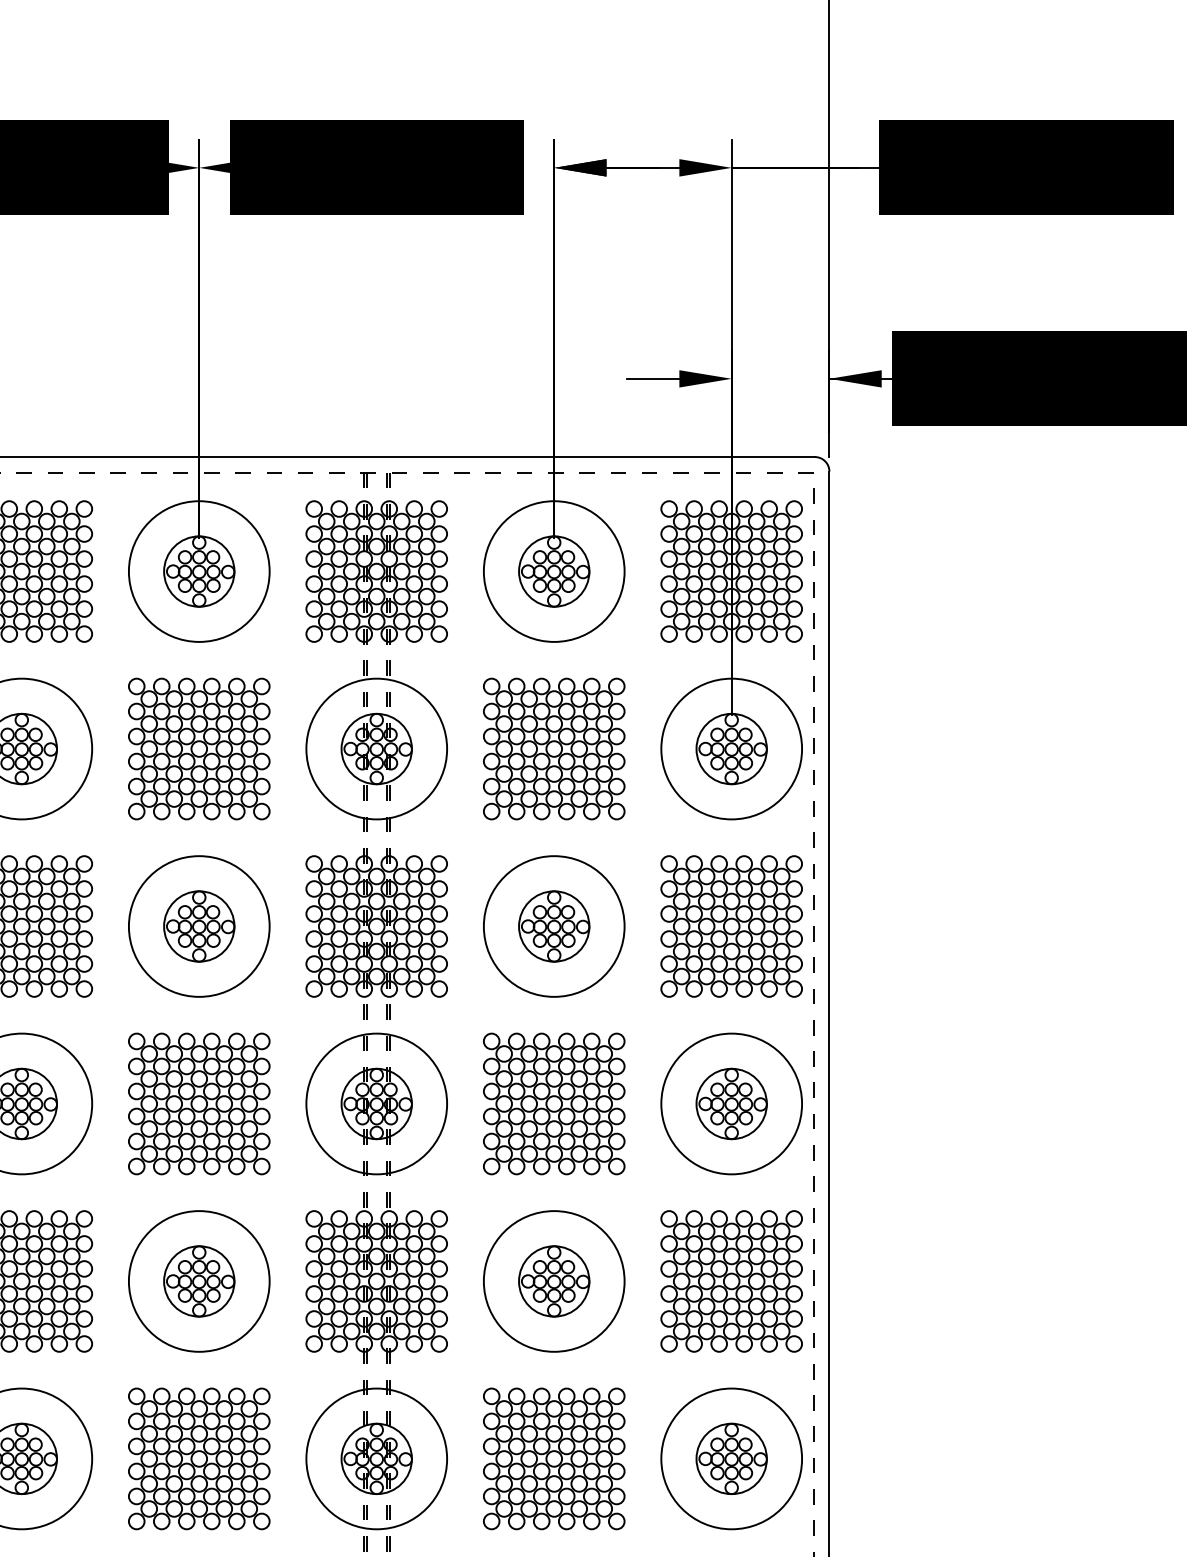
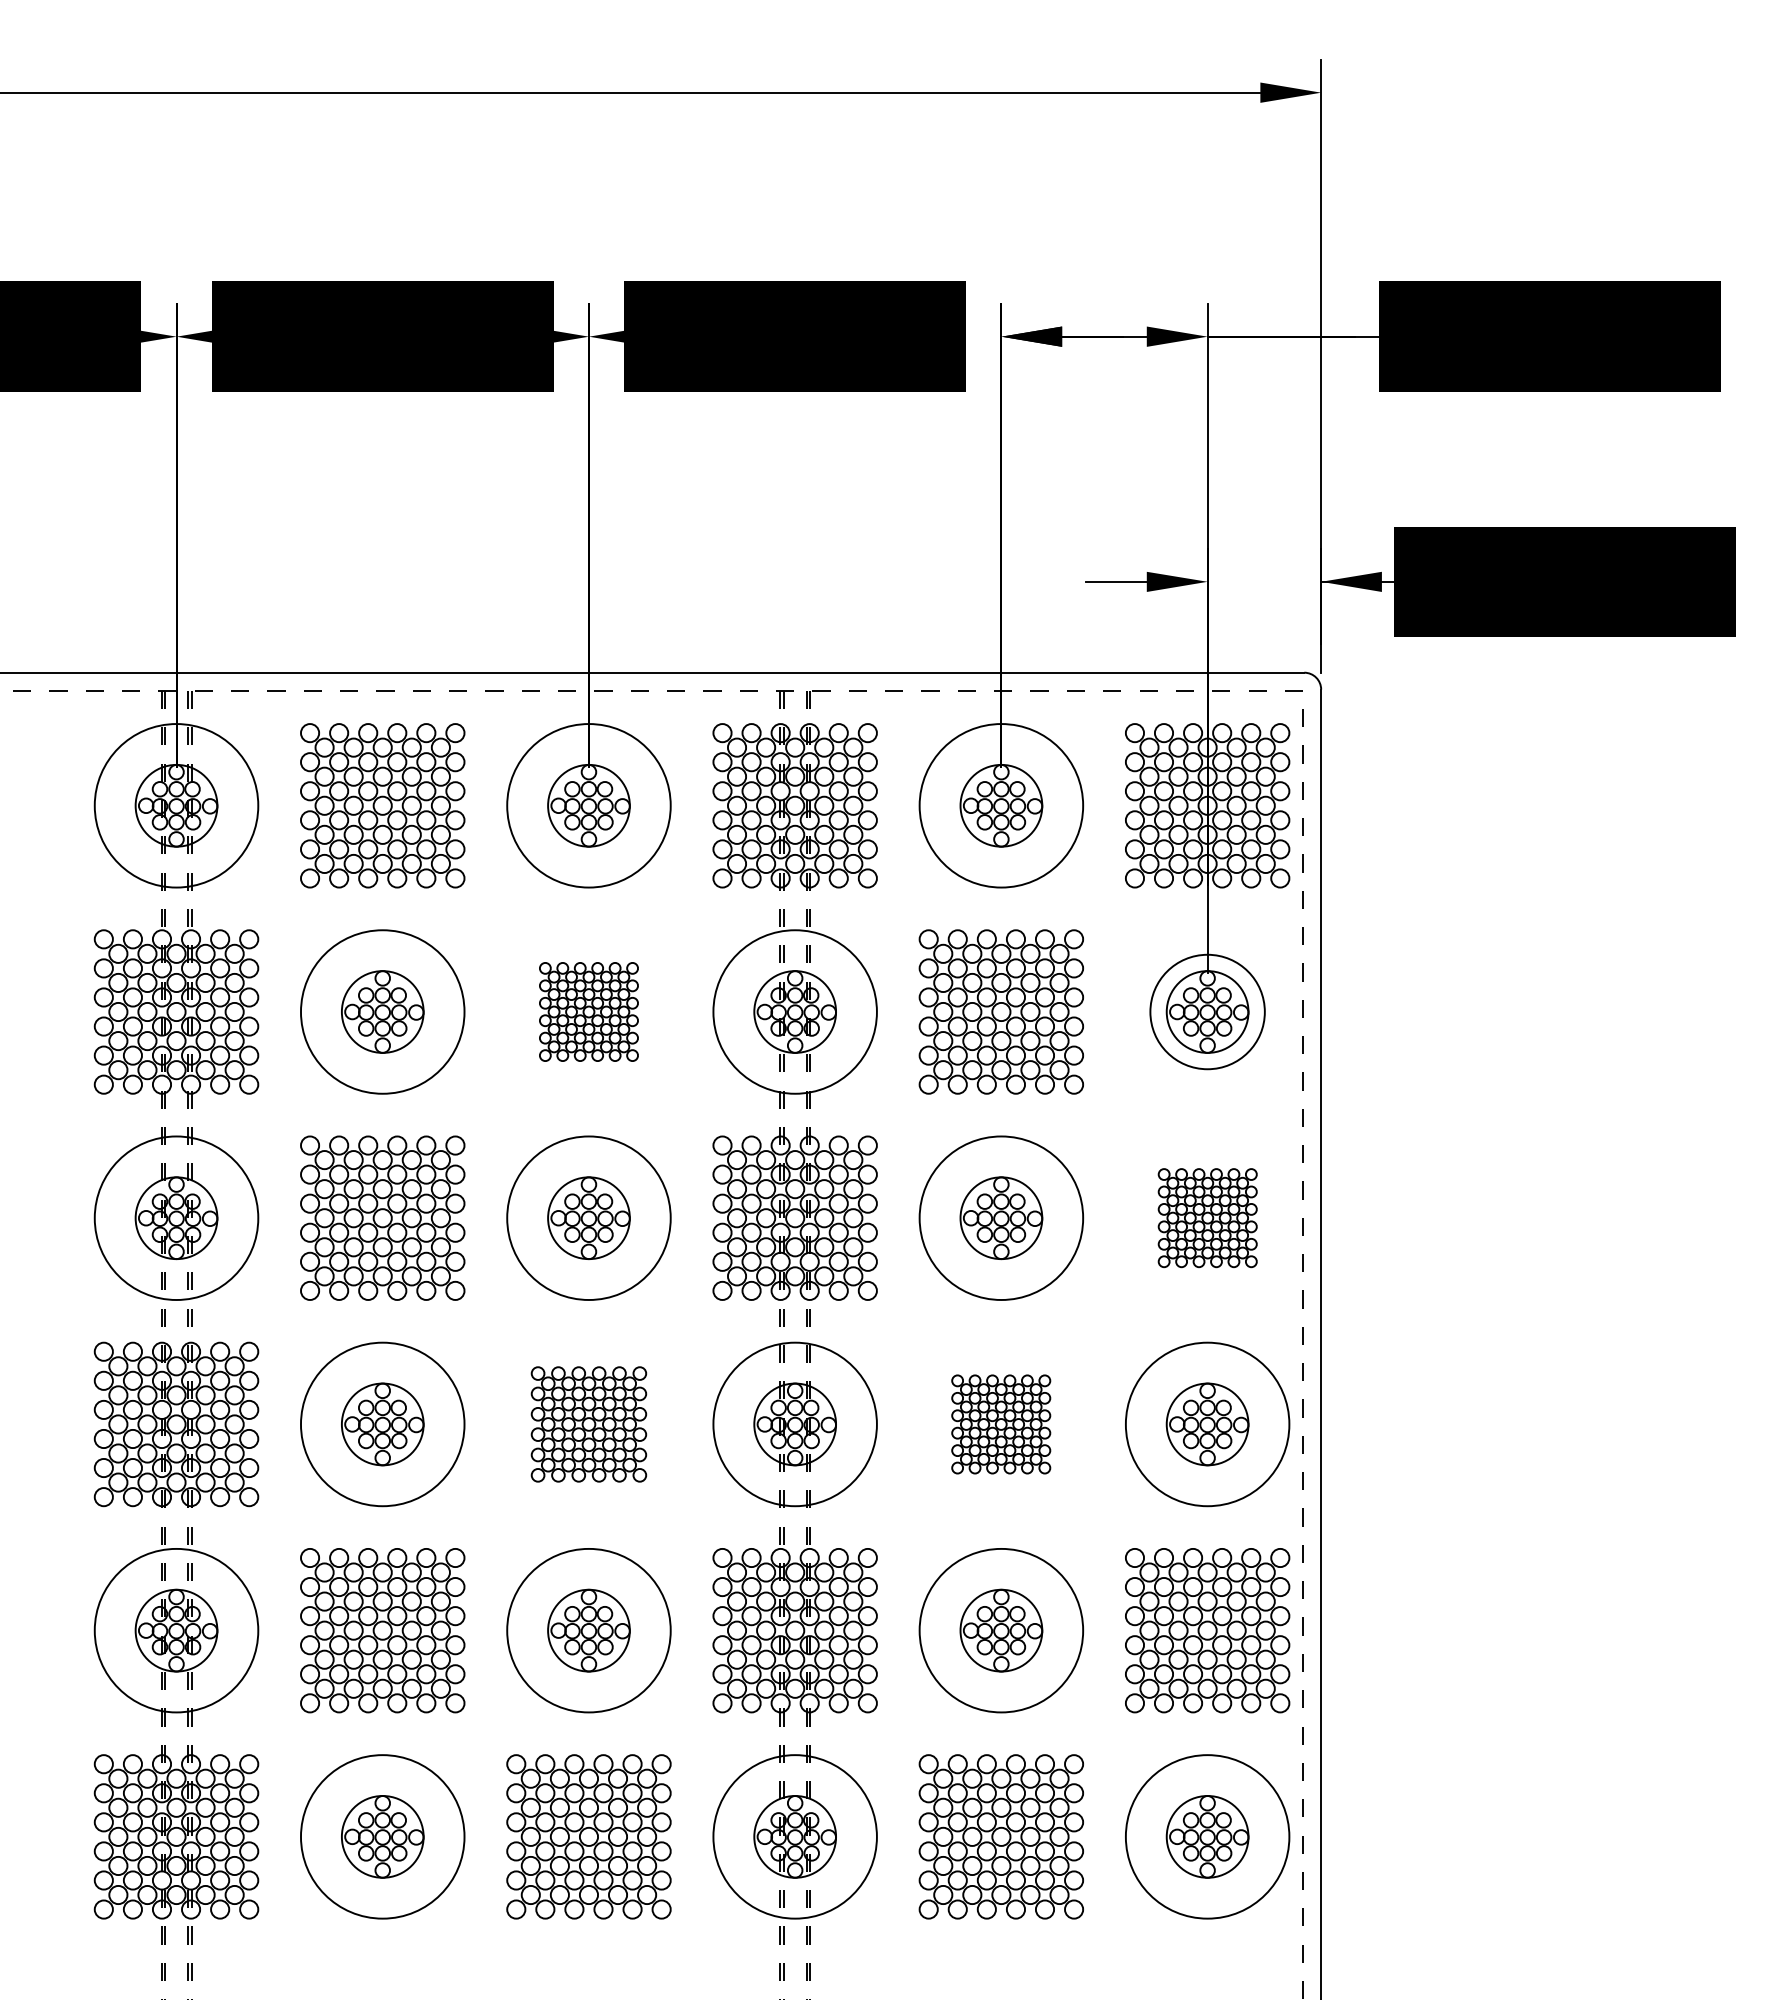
part: (198, 748) -> (588, 1011), size x0.6
circle: (731, 748) -> (1207, 1011), size x0.7
part: (731, 925) -> (1207, 1217), size x0.6
part: (198, 1104) -> (588, 1424), size x0.7
part: (553, 1104) -> (1000, 1424), size x0.6

